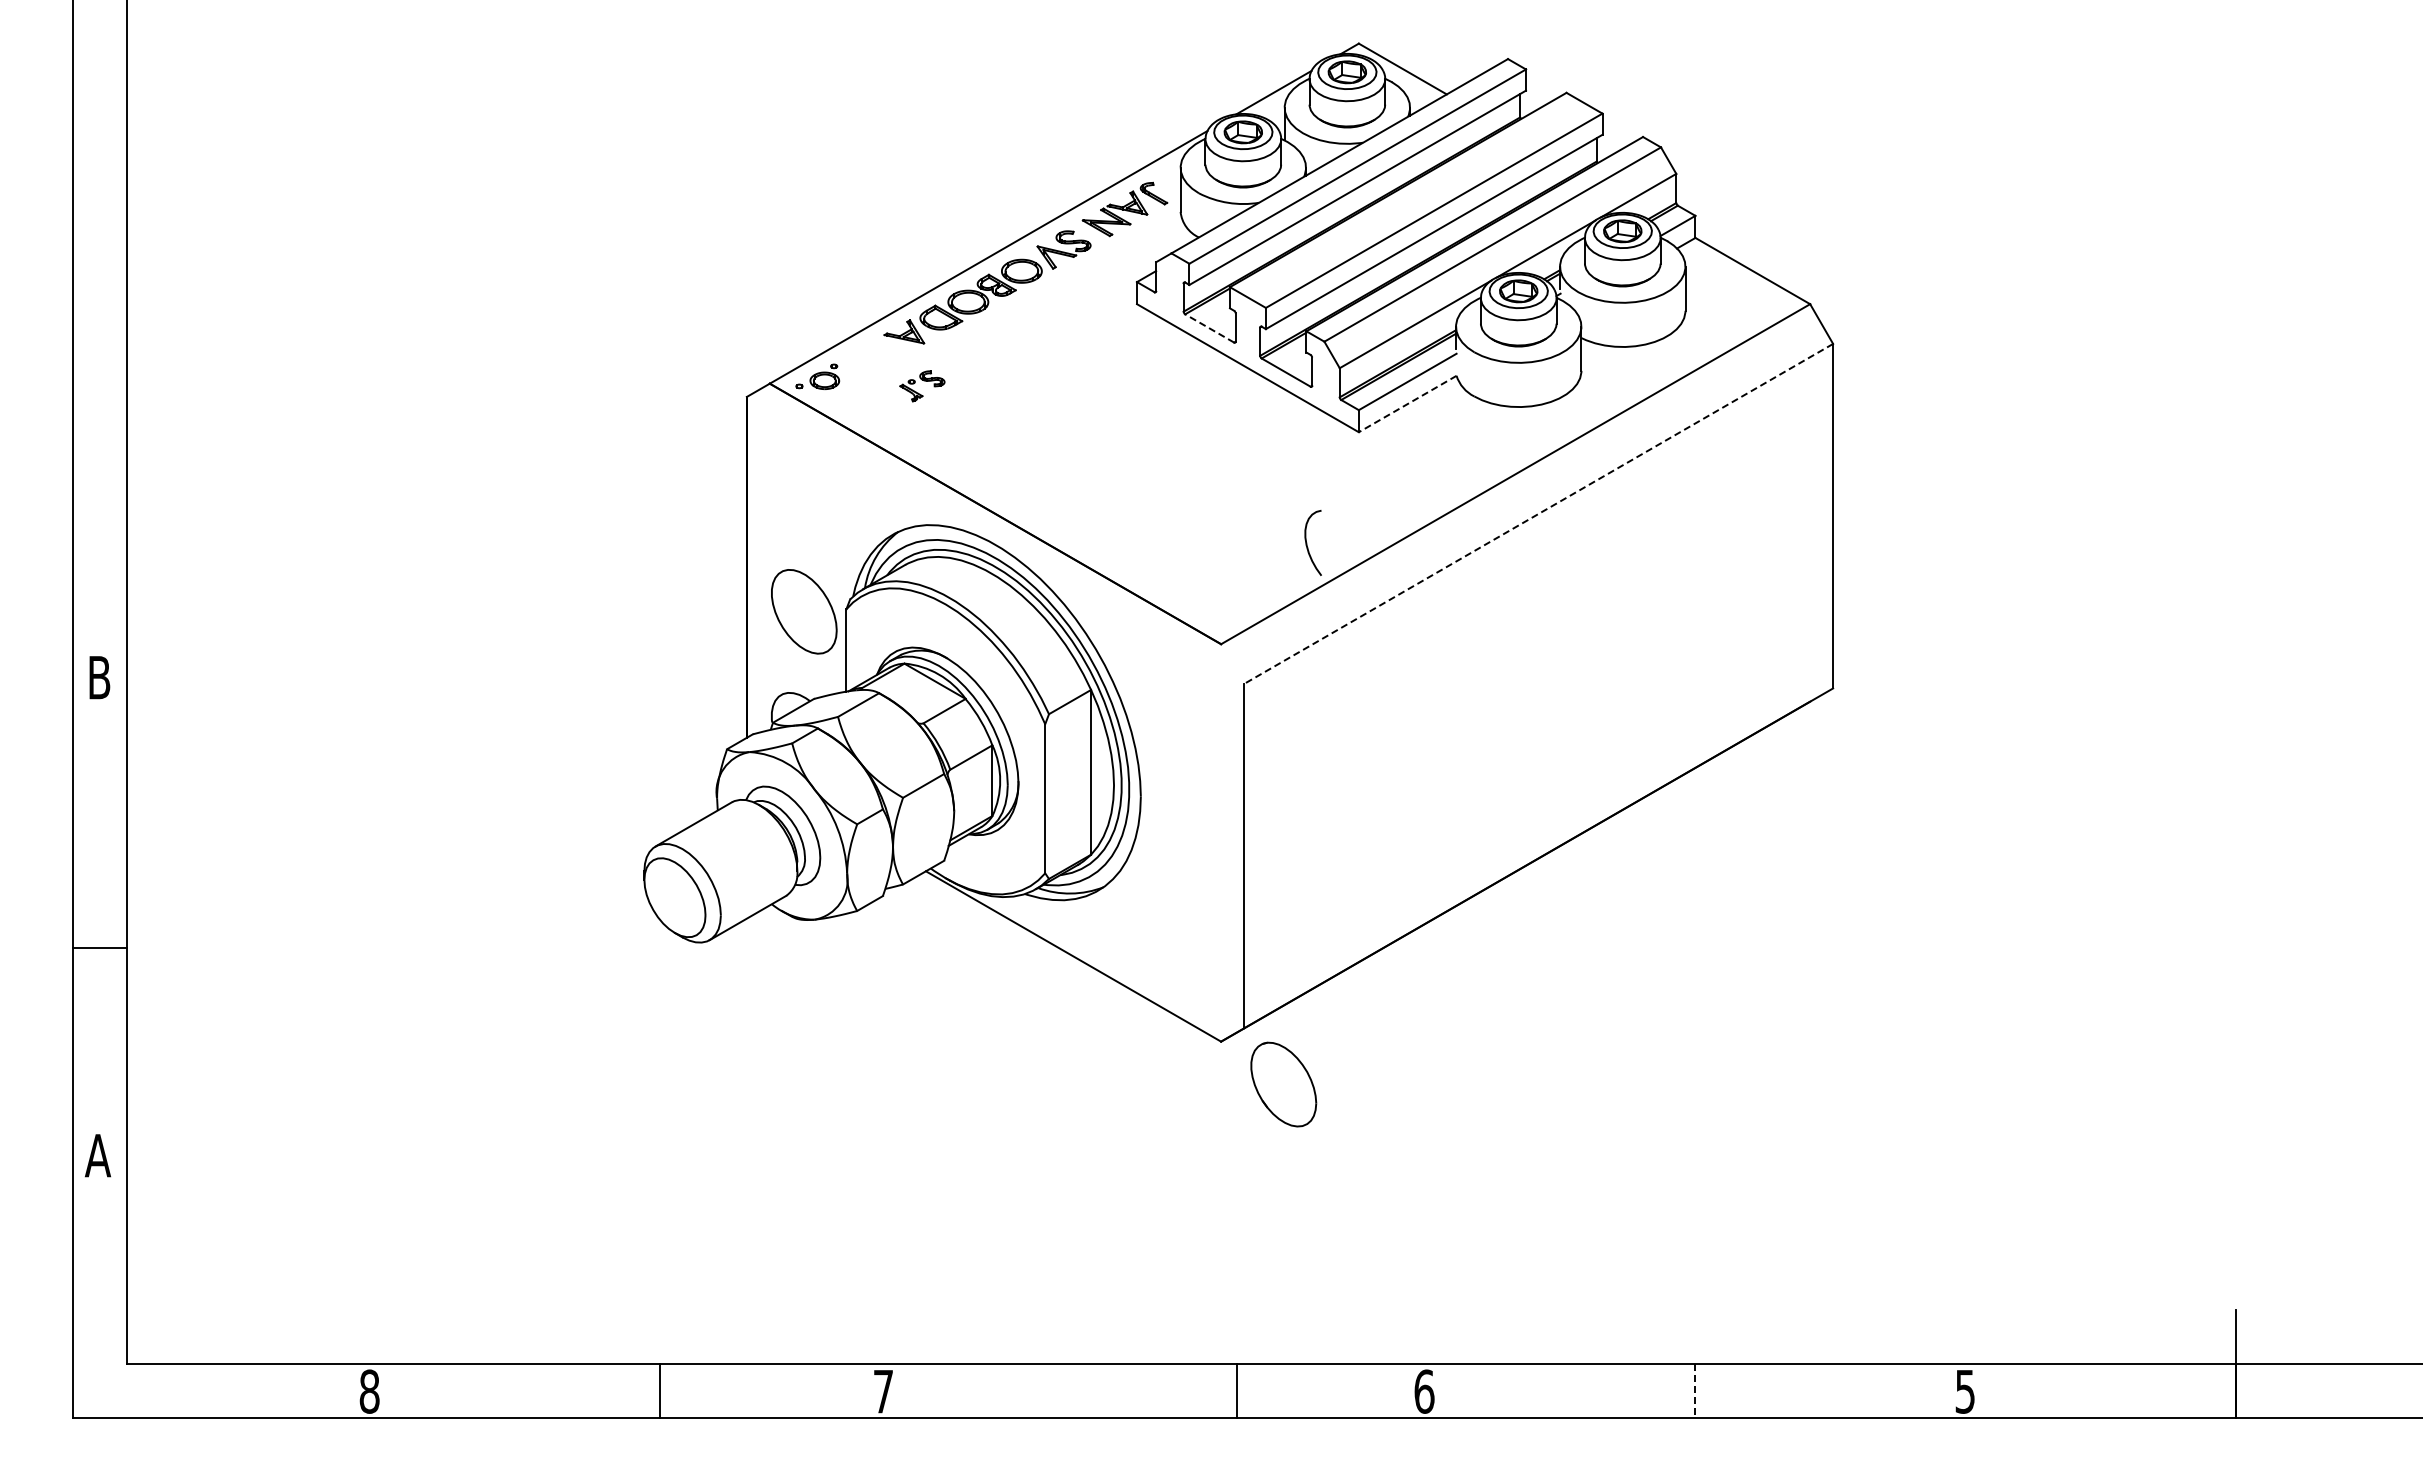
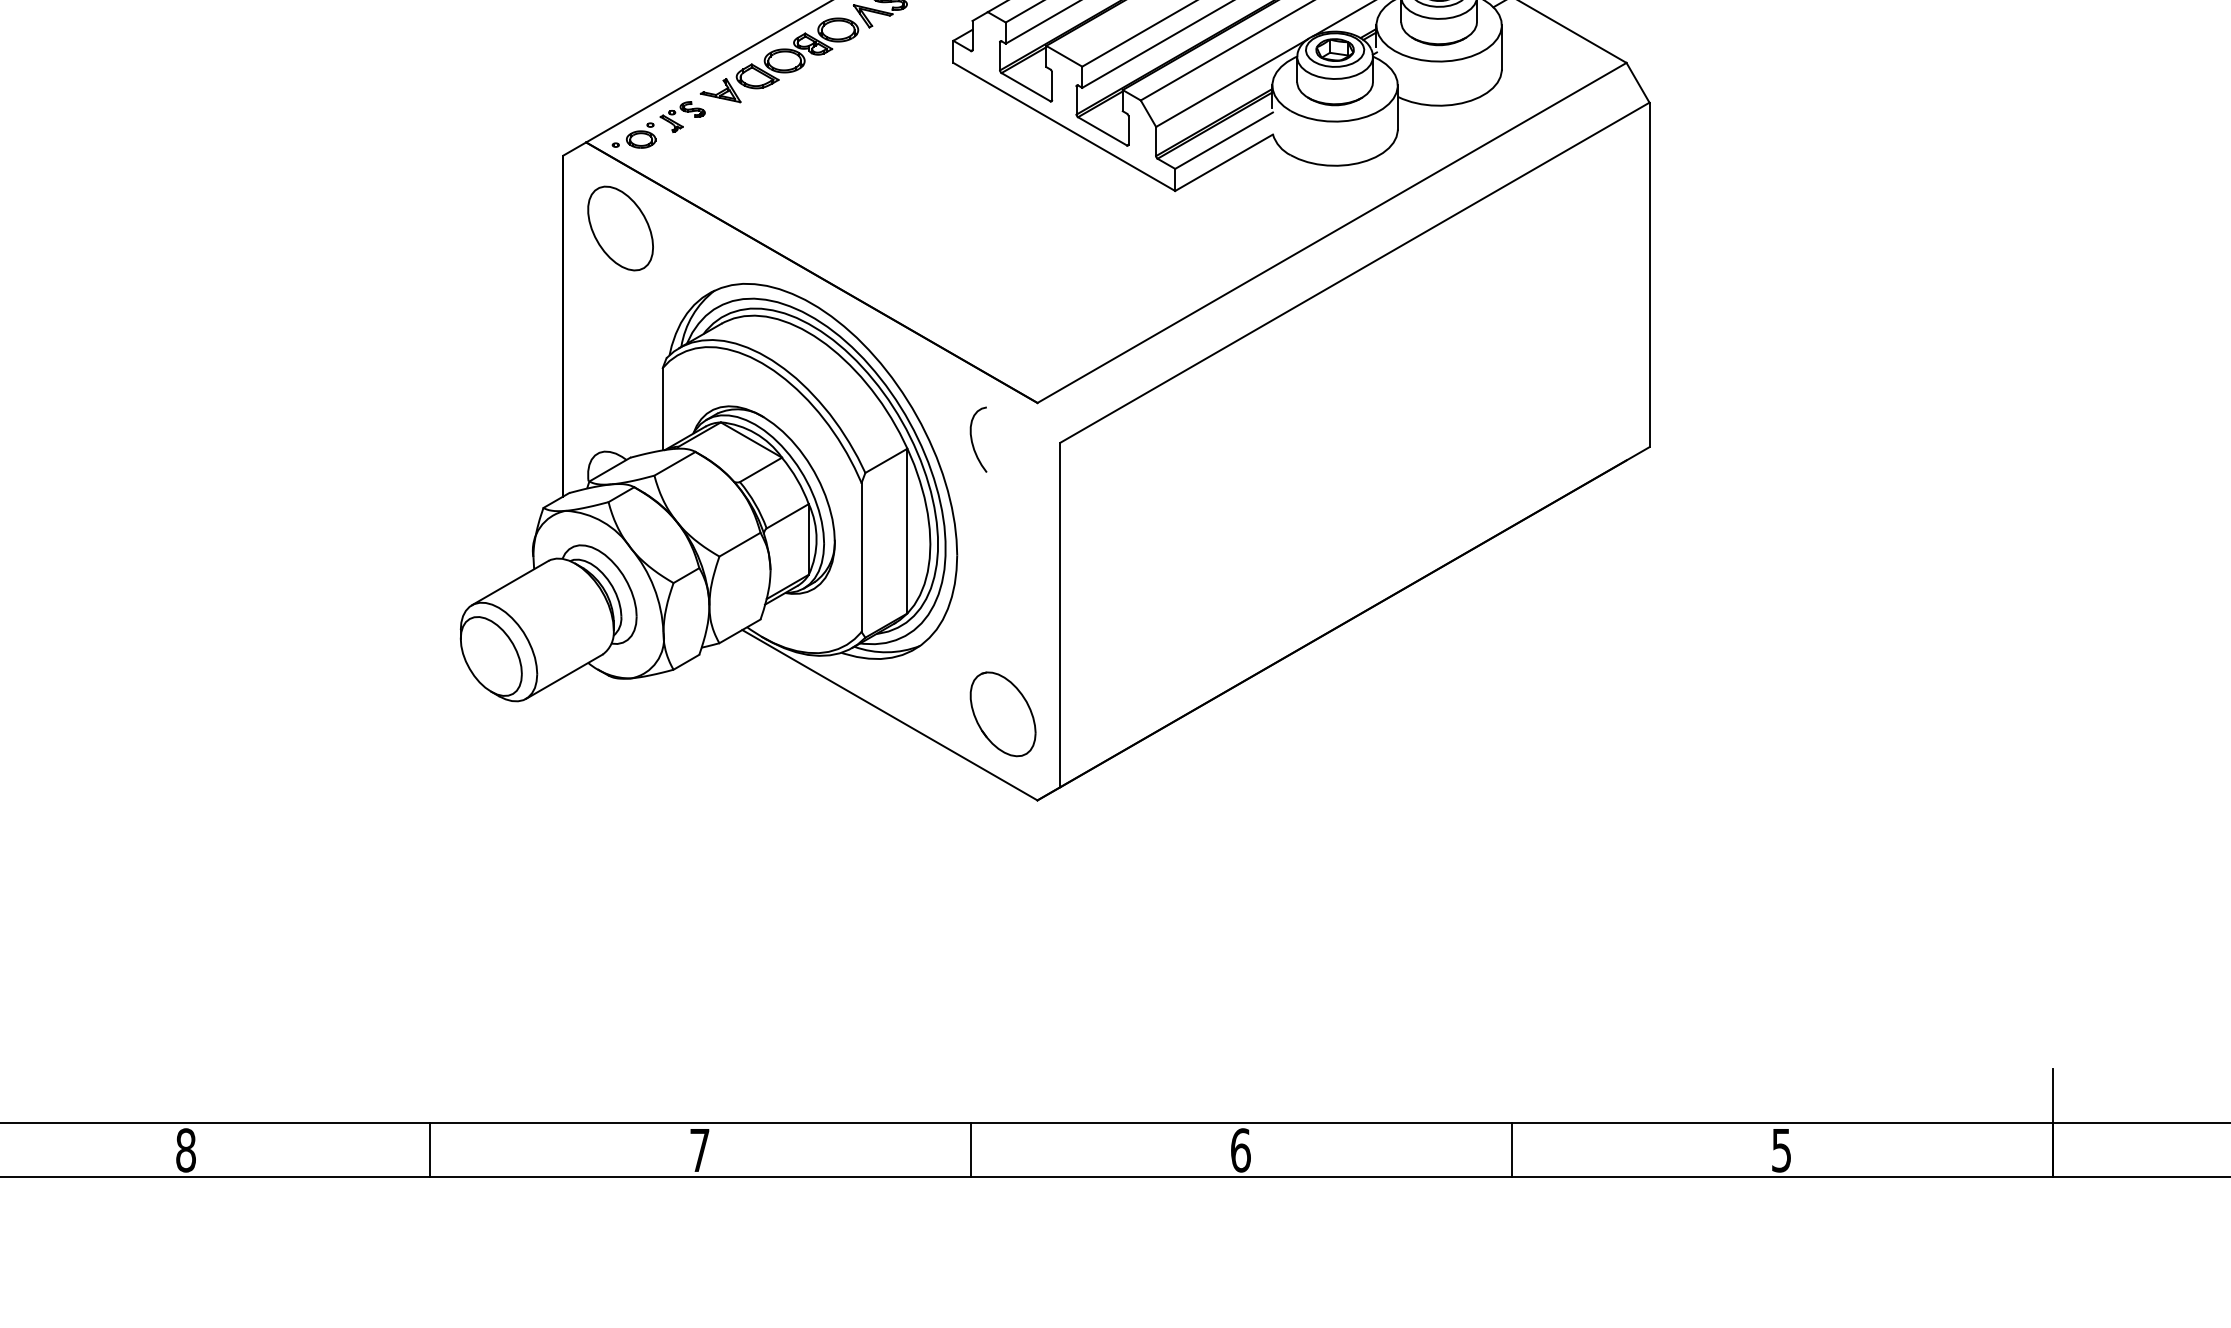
line: (1209, 328) -> (1025, 87), dashed -> solid
part: (922, 386) -> (682, 117), moved
line: (1407, 404) -> (1223, 163), dashed -> solid
line: (1538, 514) -> (1354, 273), dashed -> solid
curve: (1307, 542) -> (972, 439), moved
part: (804, 611) -> (620, 228), moved
part: (1283, 1084) -> (1002, 714), moved
line: (659, 1391) -> (429, 1150), moved
line: (1236, 1391) -> (970, 1150), moved
line: (1695, 1391) -> (1511, 1150), dashed -> solid

